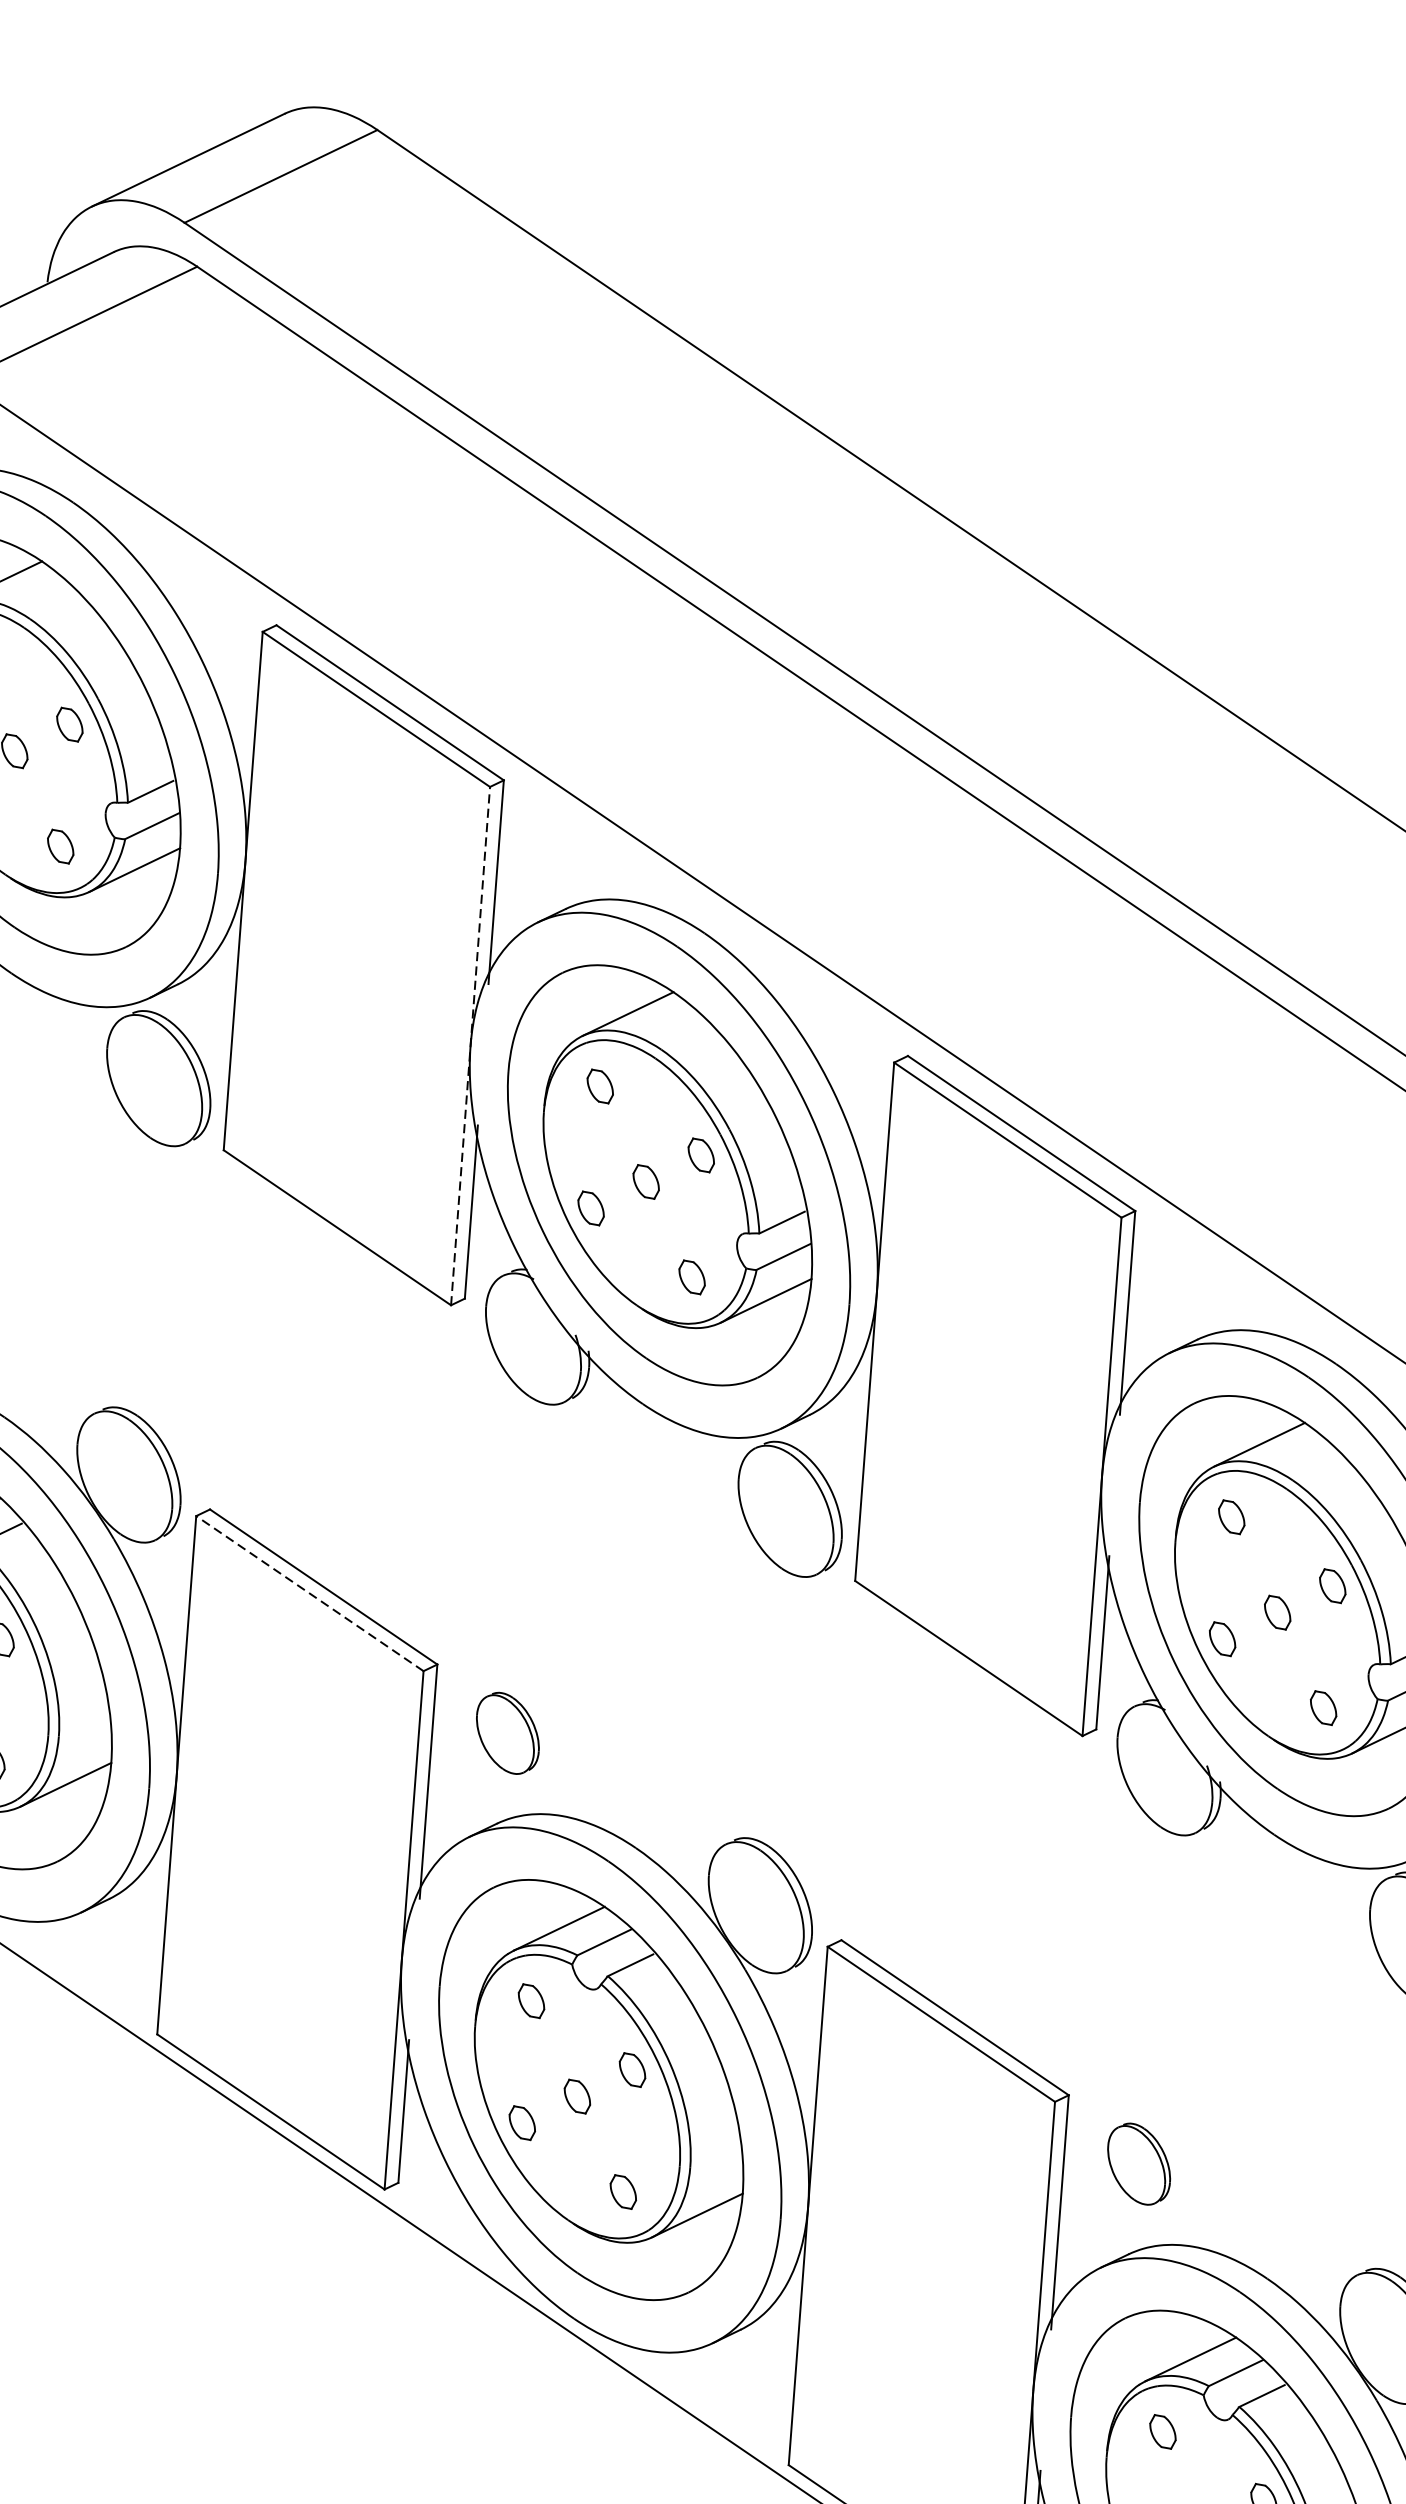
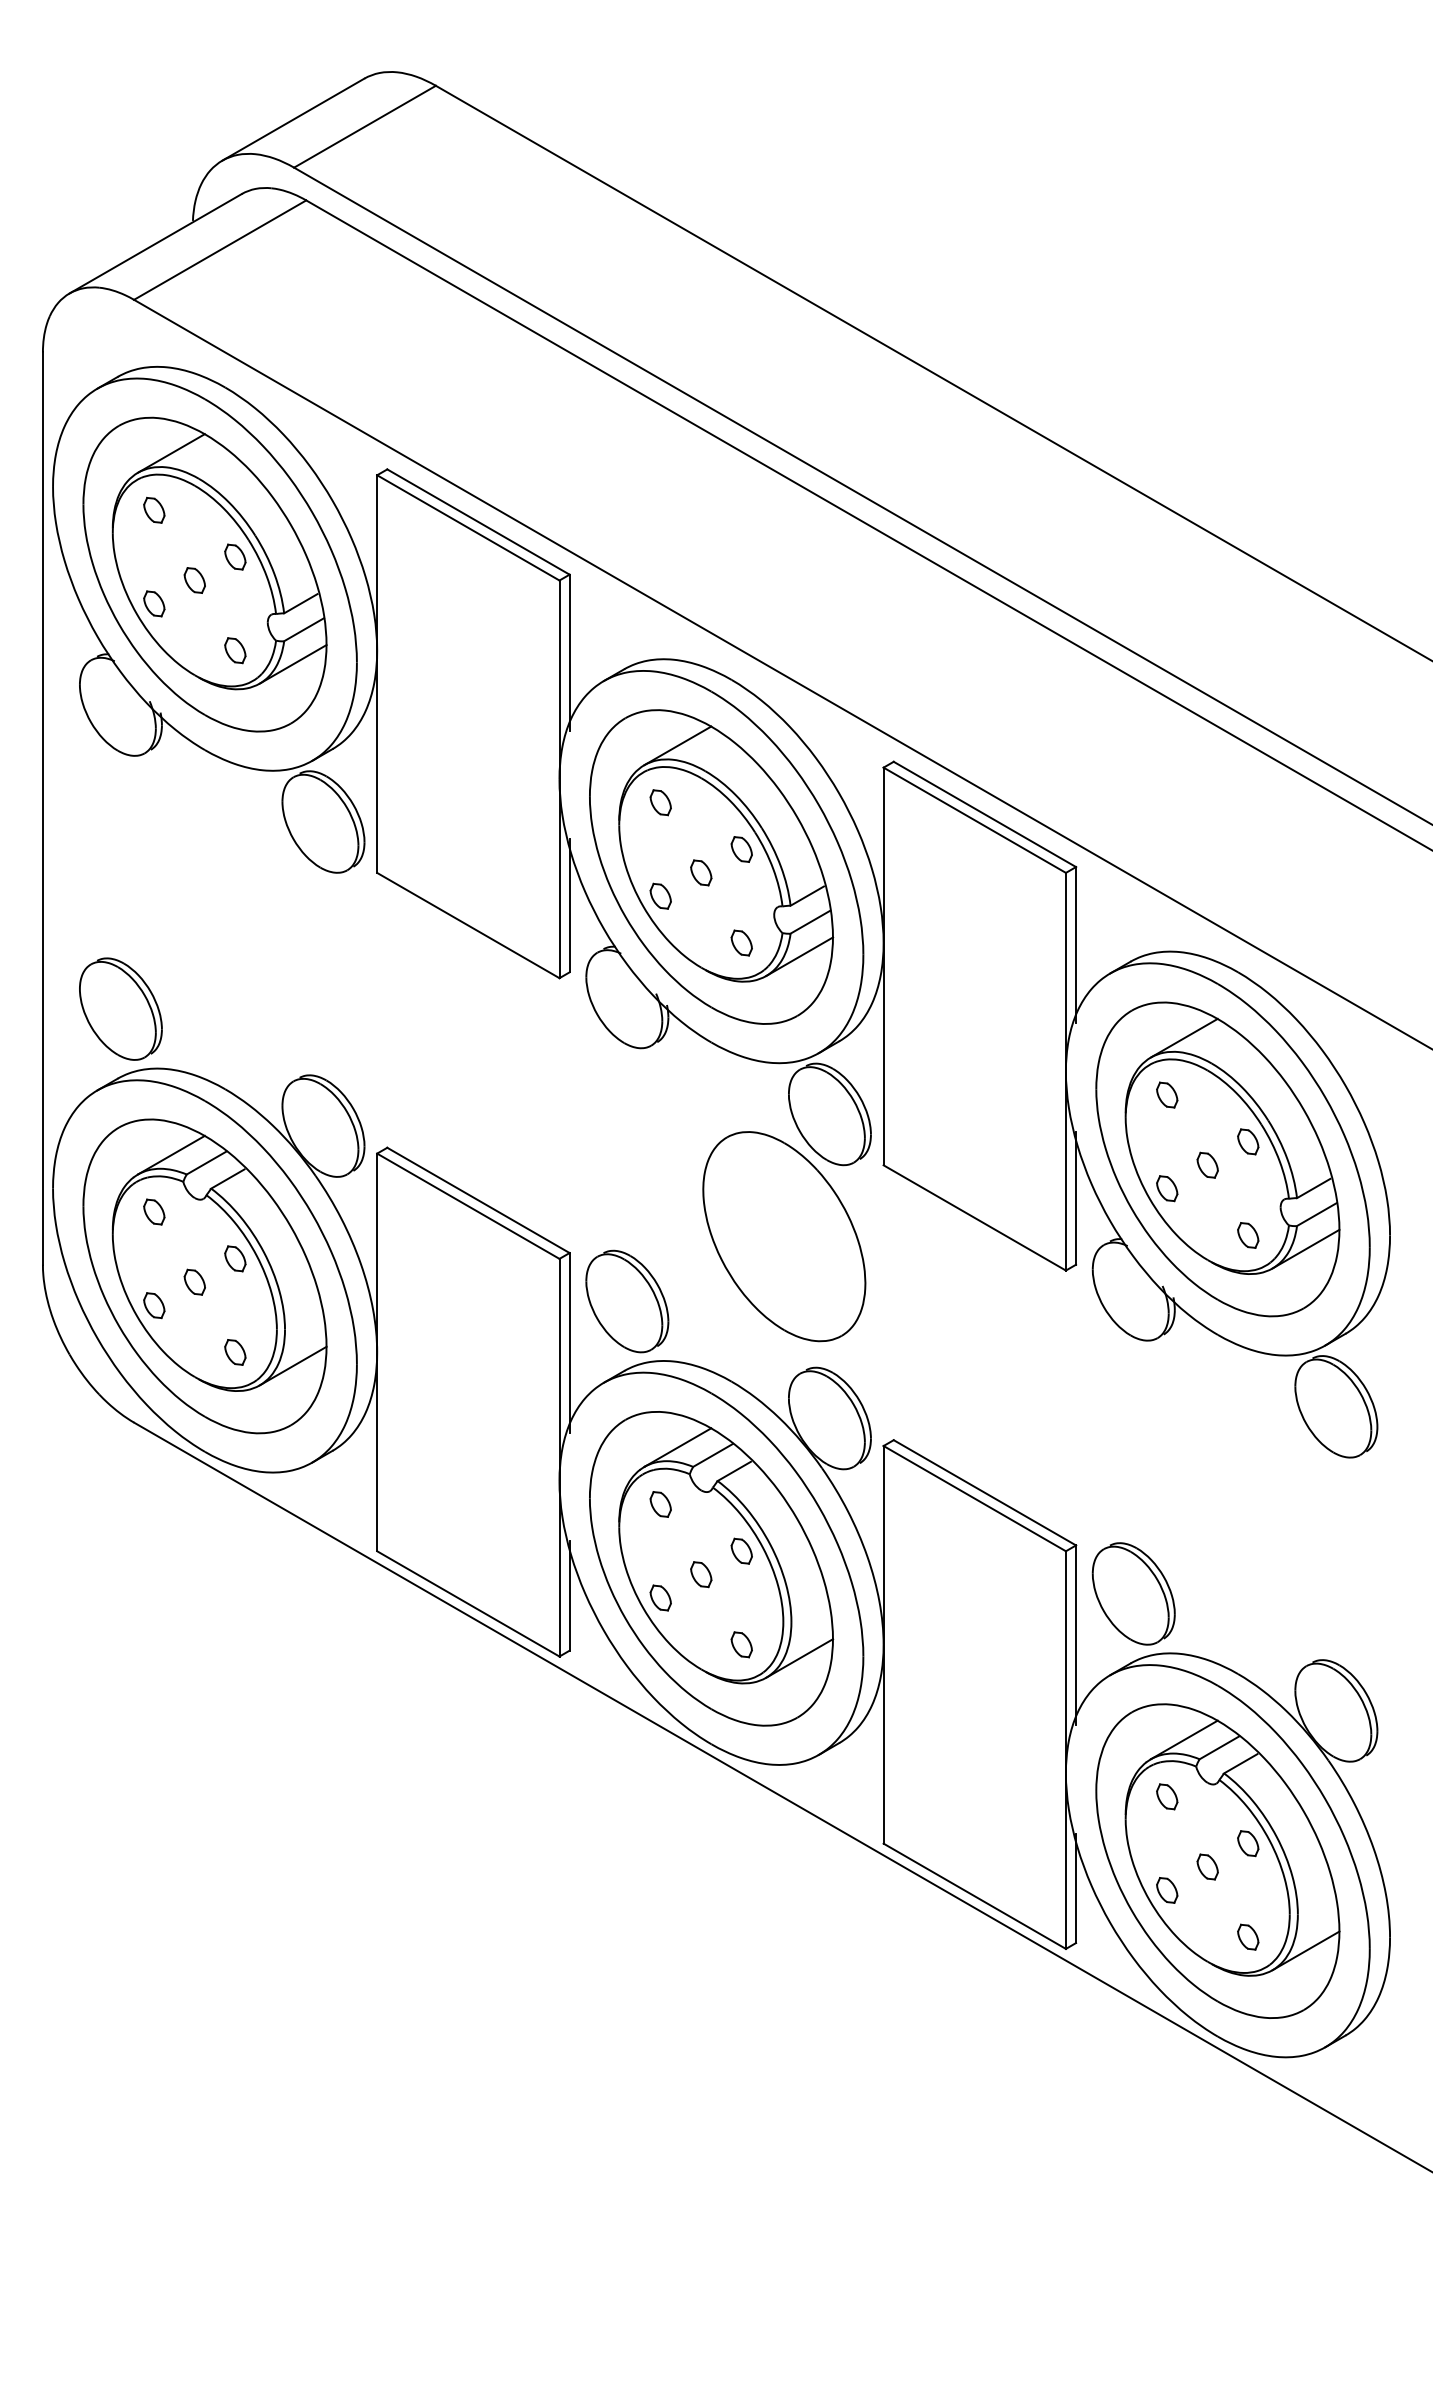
line: (470, 1046) -> (559, 779), dashed -> solid
line: (308, 1593) -> (467, 1206), dashed -> solid
part: (719, 1664) -> (784, 1236), added
part: (508, 1733) -> (627, 1301), size x1.67
part: (1138, 2163) -> (1133, 1593), size x1.67

